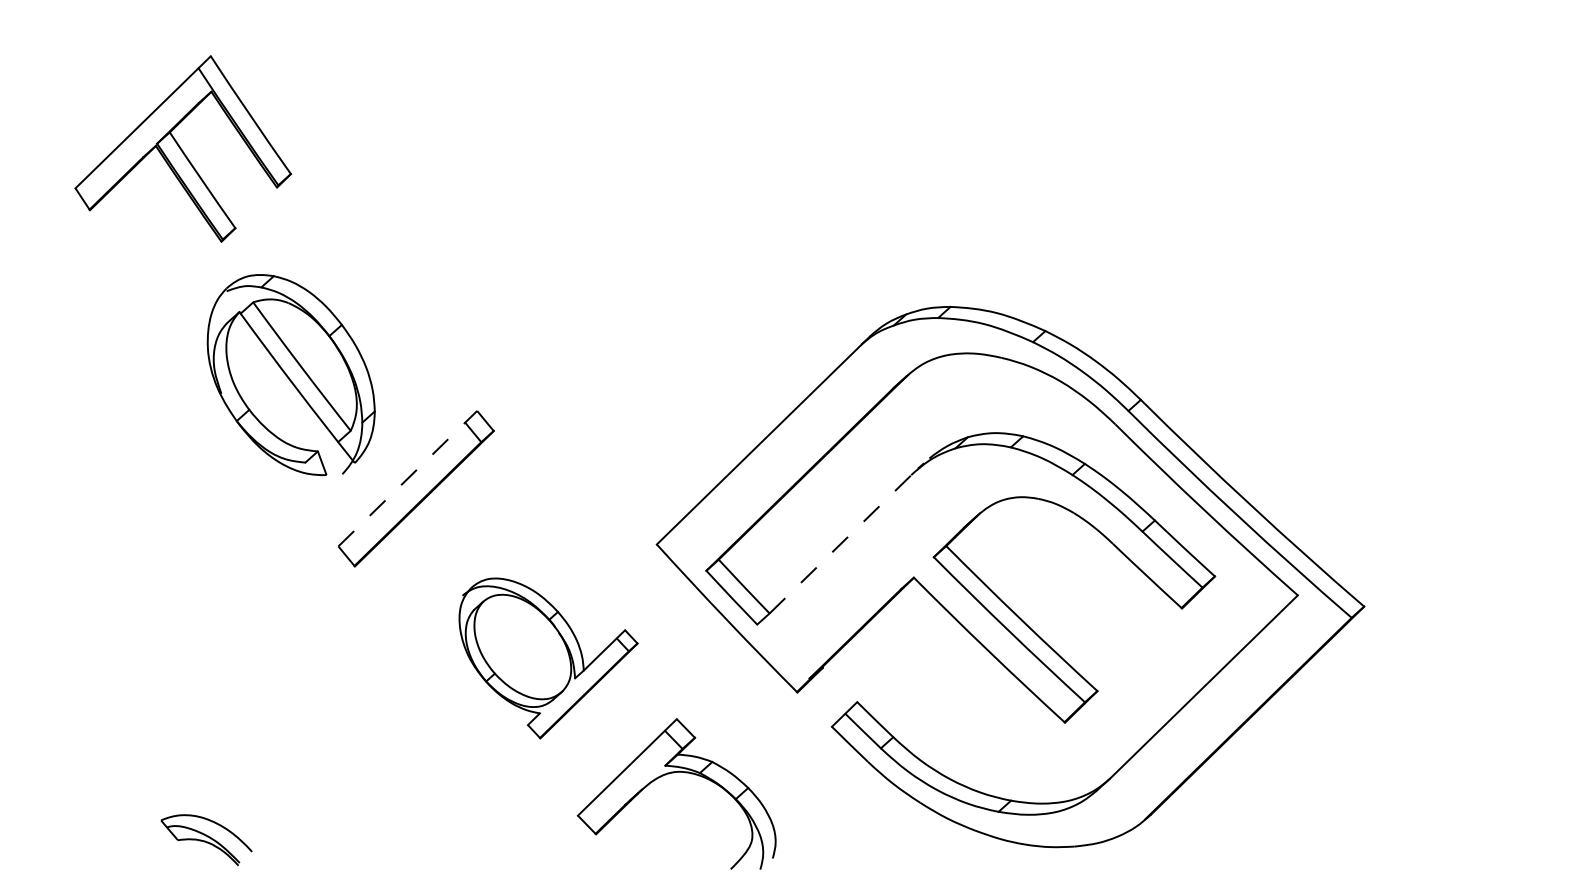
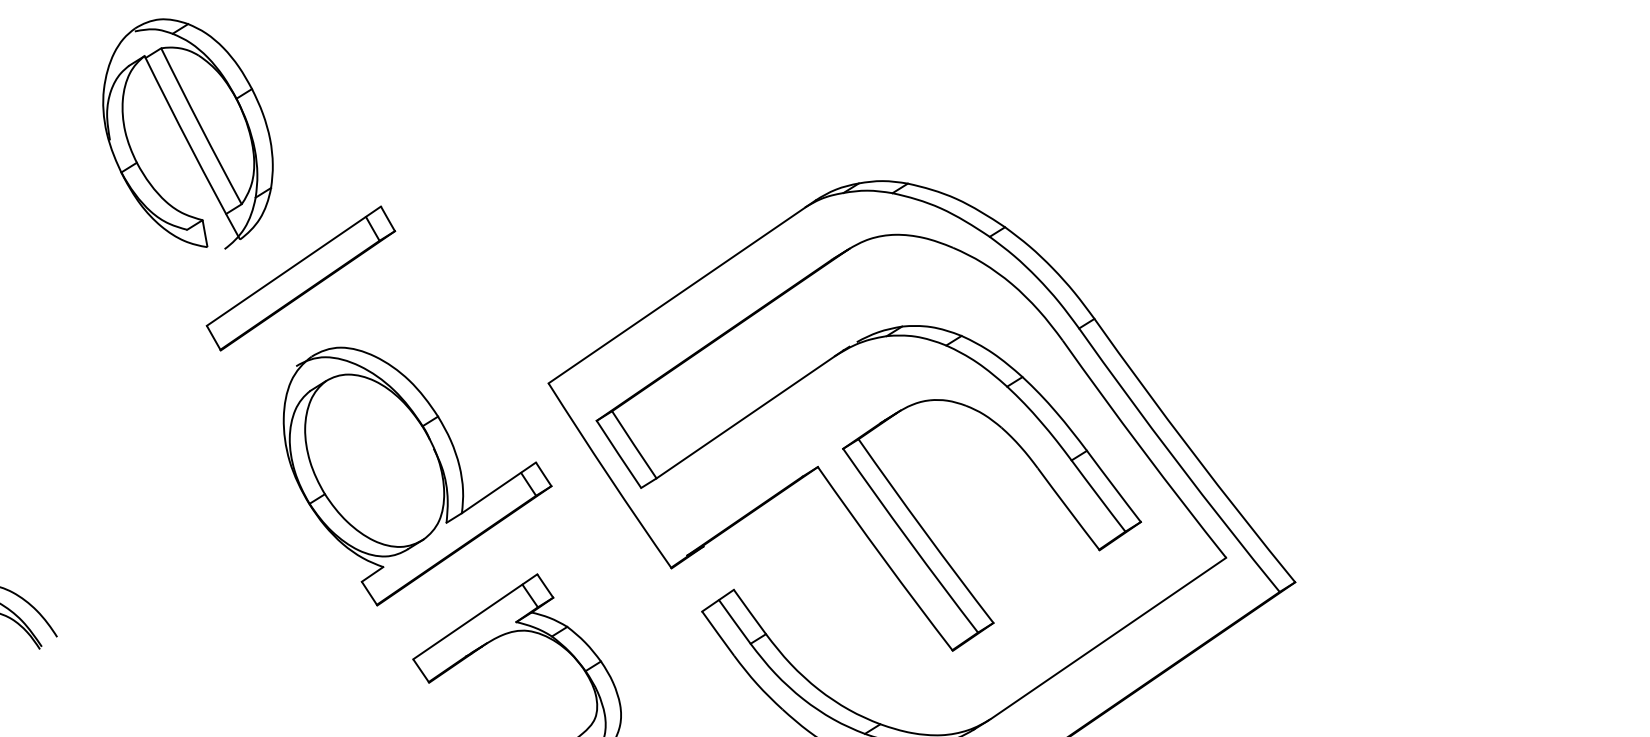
line: (407, 478) -> (293, 265), dashed -> solid
line: (844, 540) -> (750, 414), dashed -> solid
part: (548, 658) -> (411, 485), size x1.43

